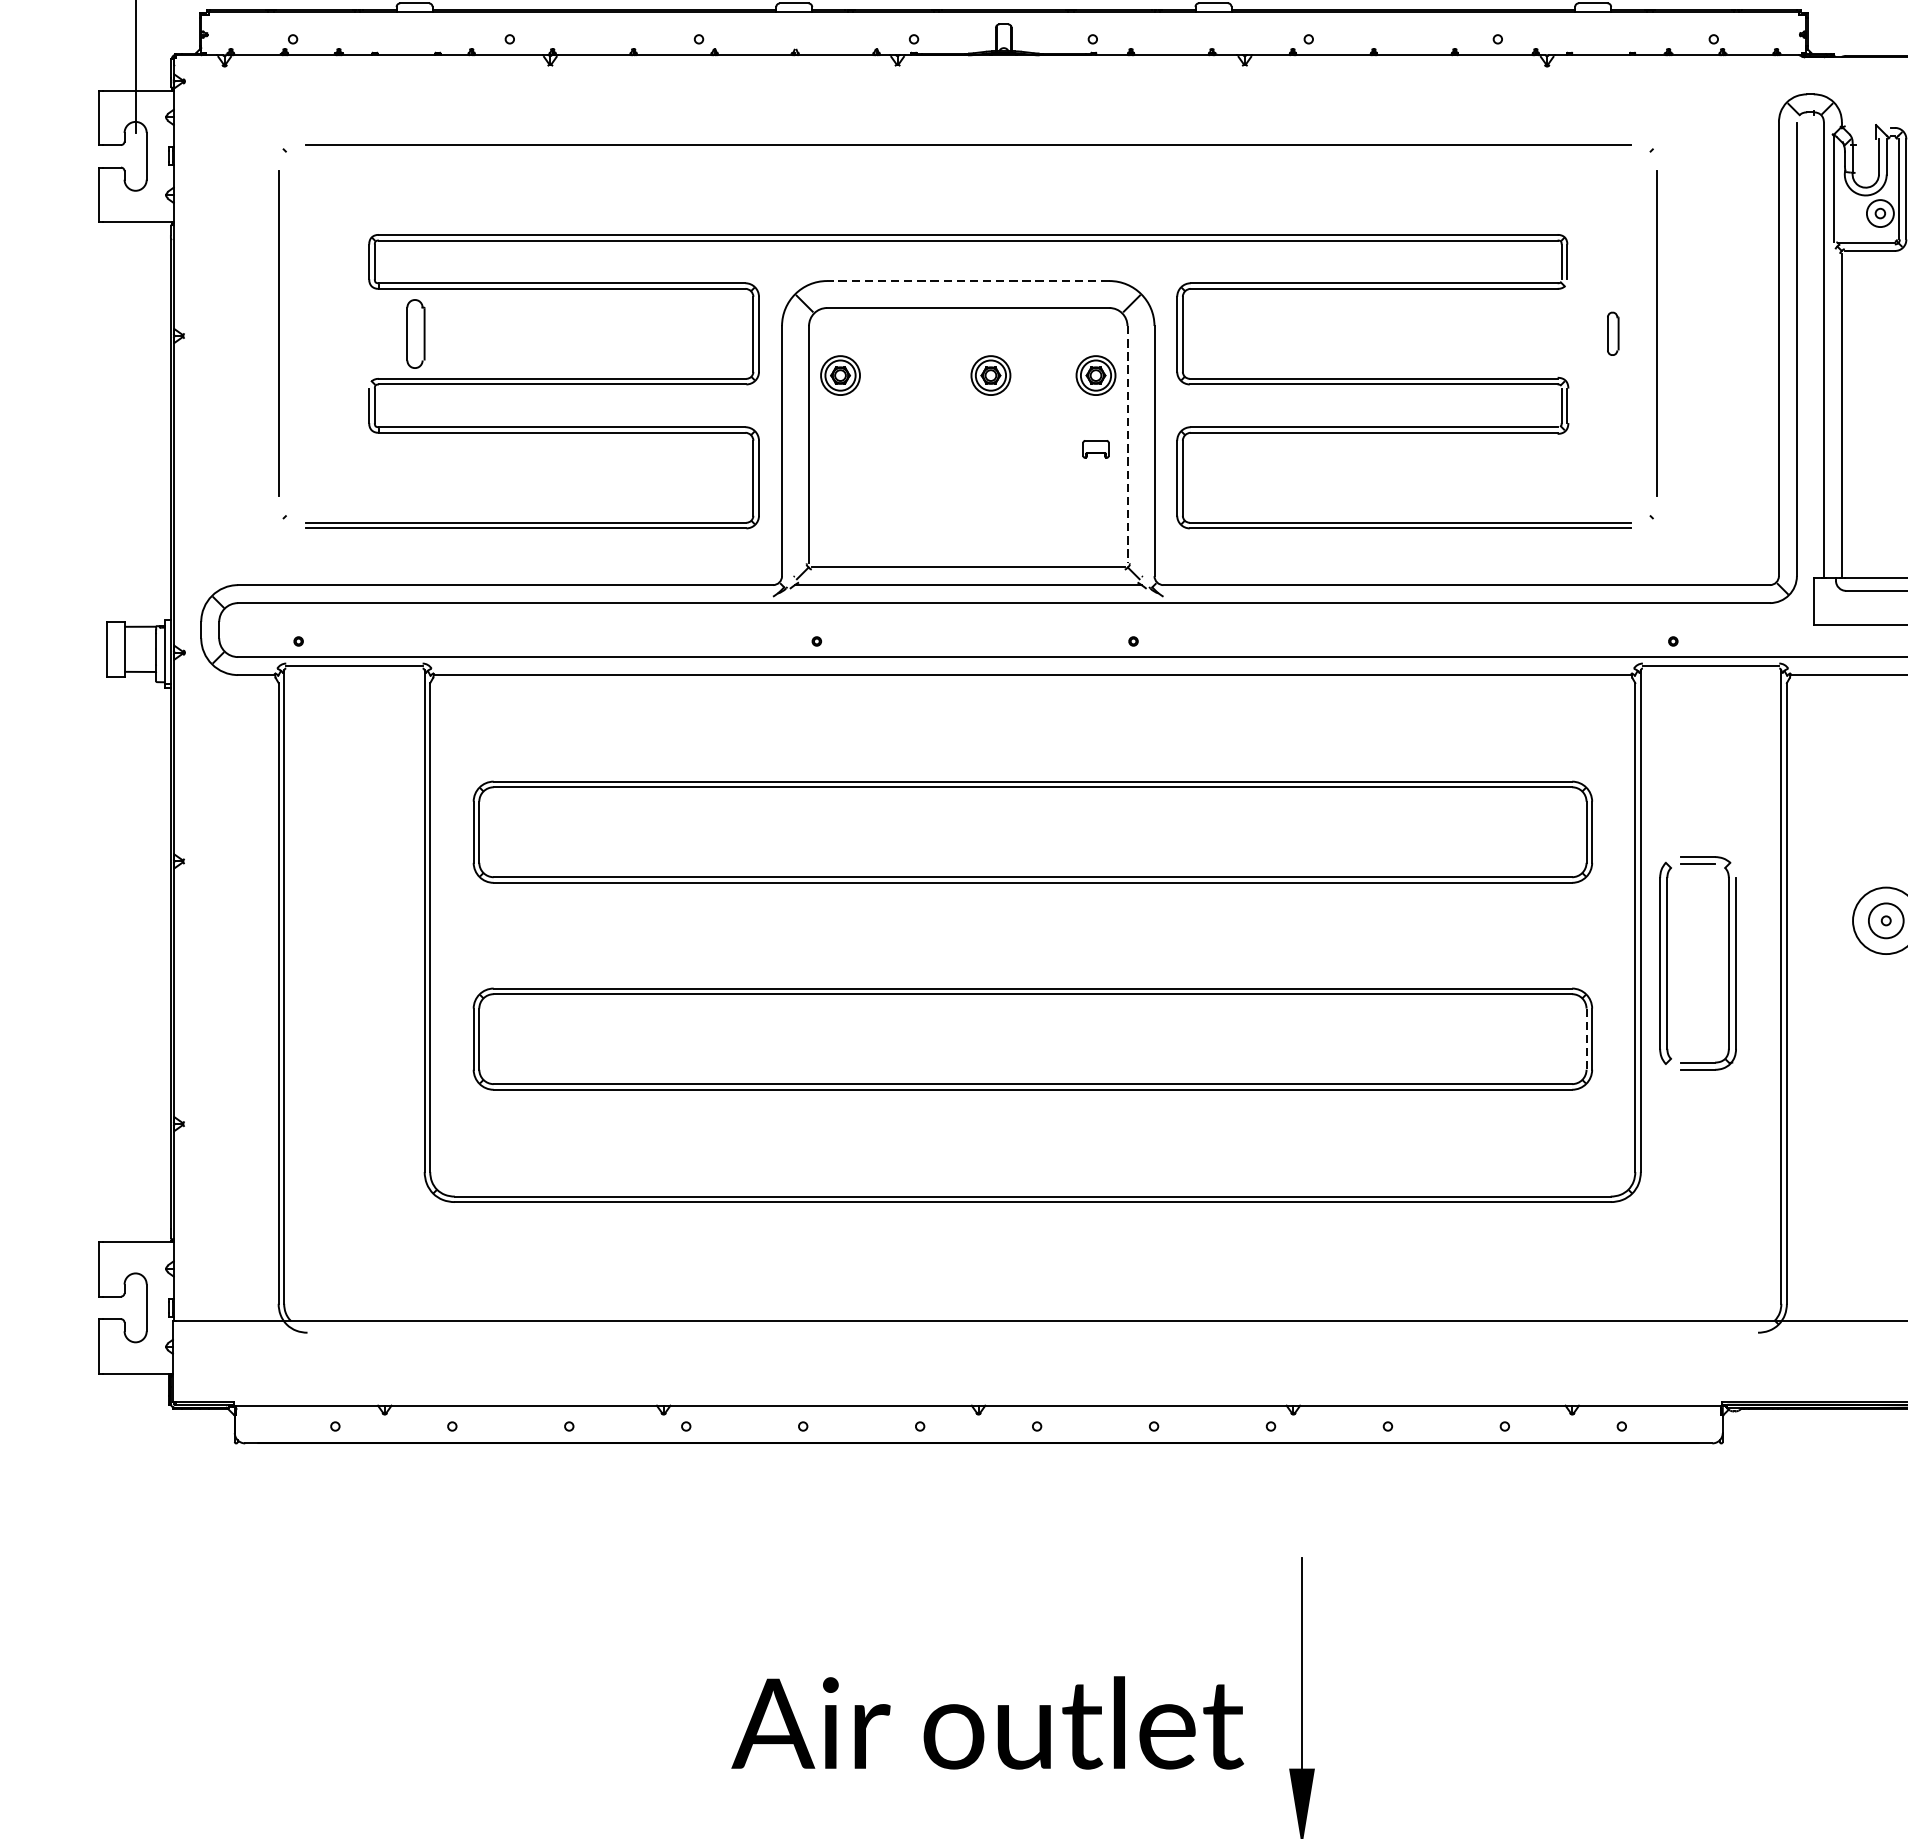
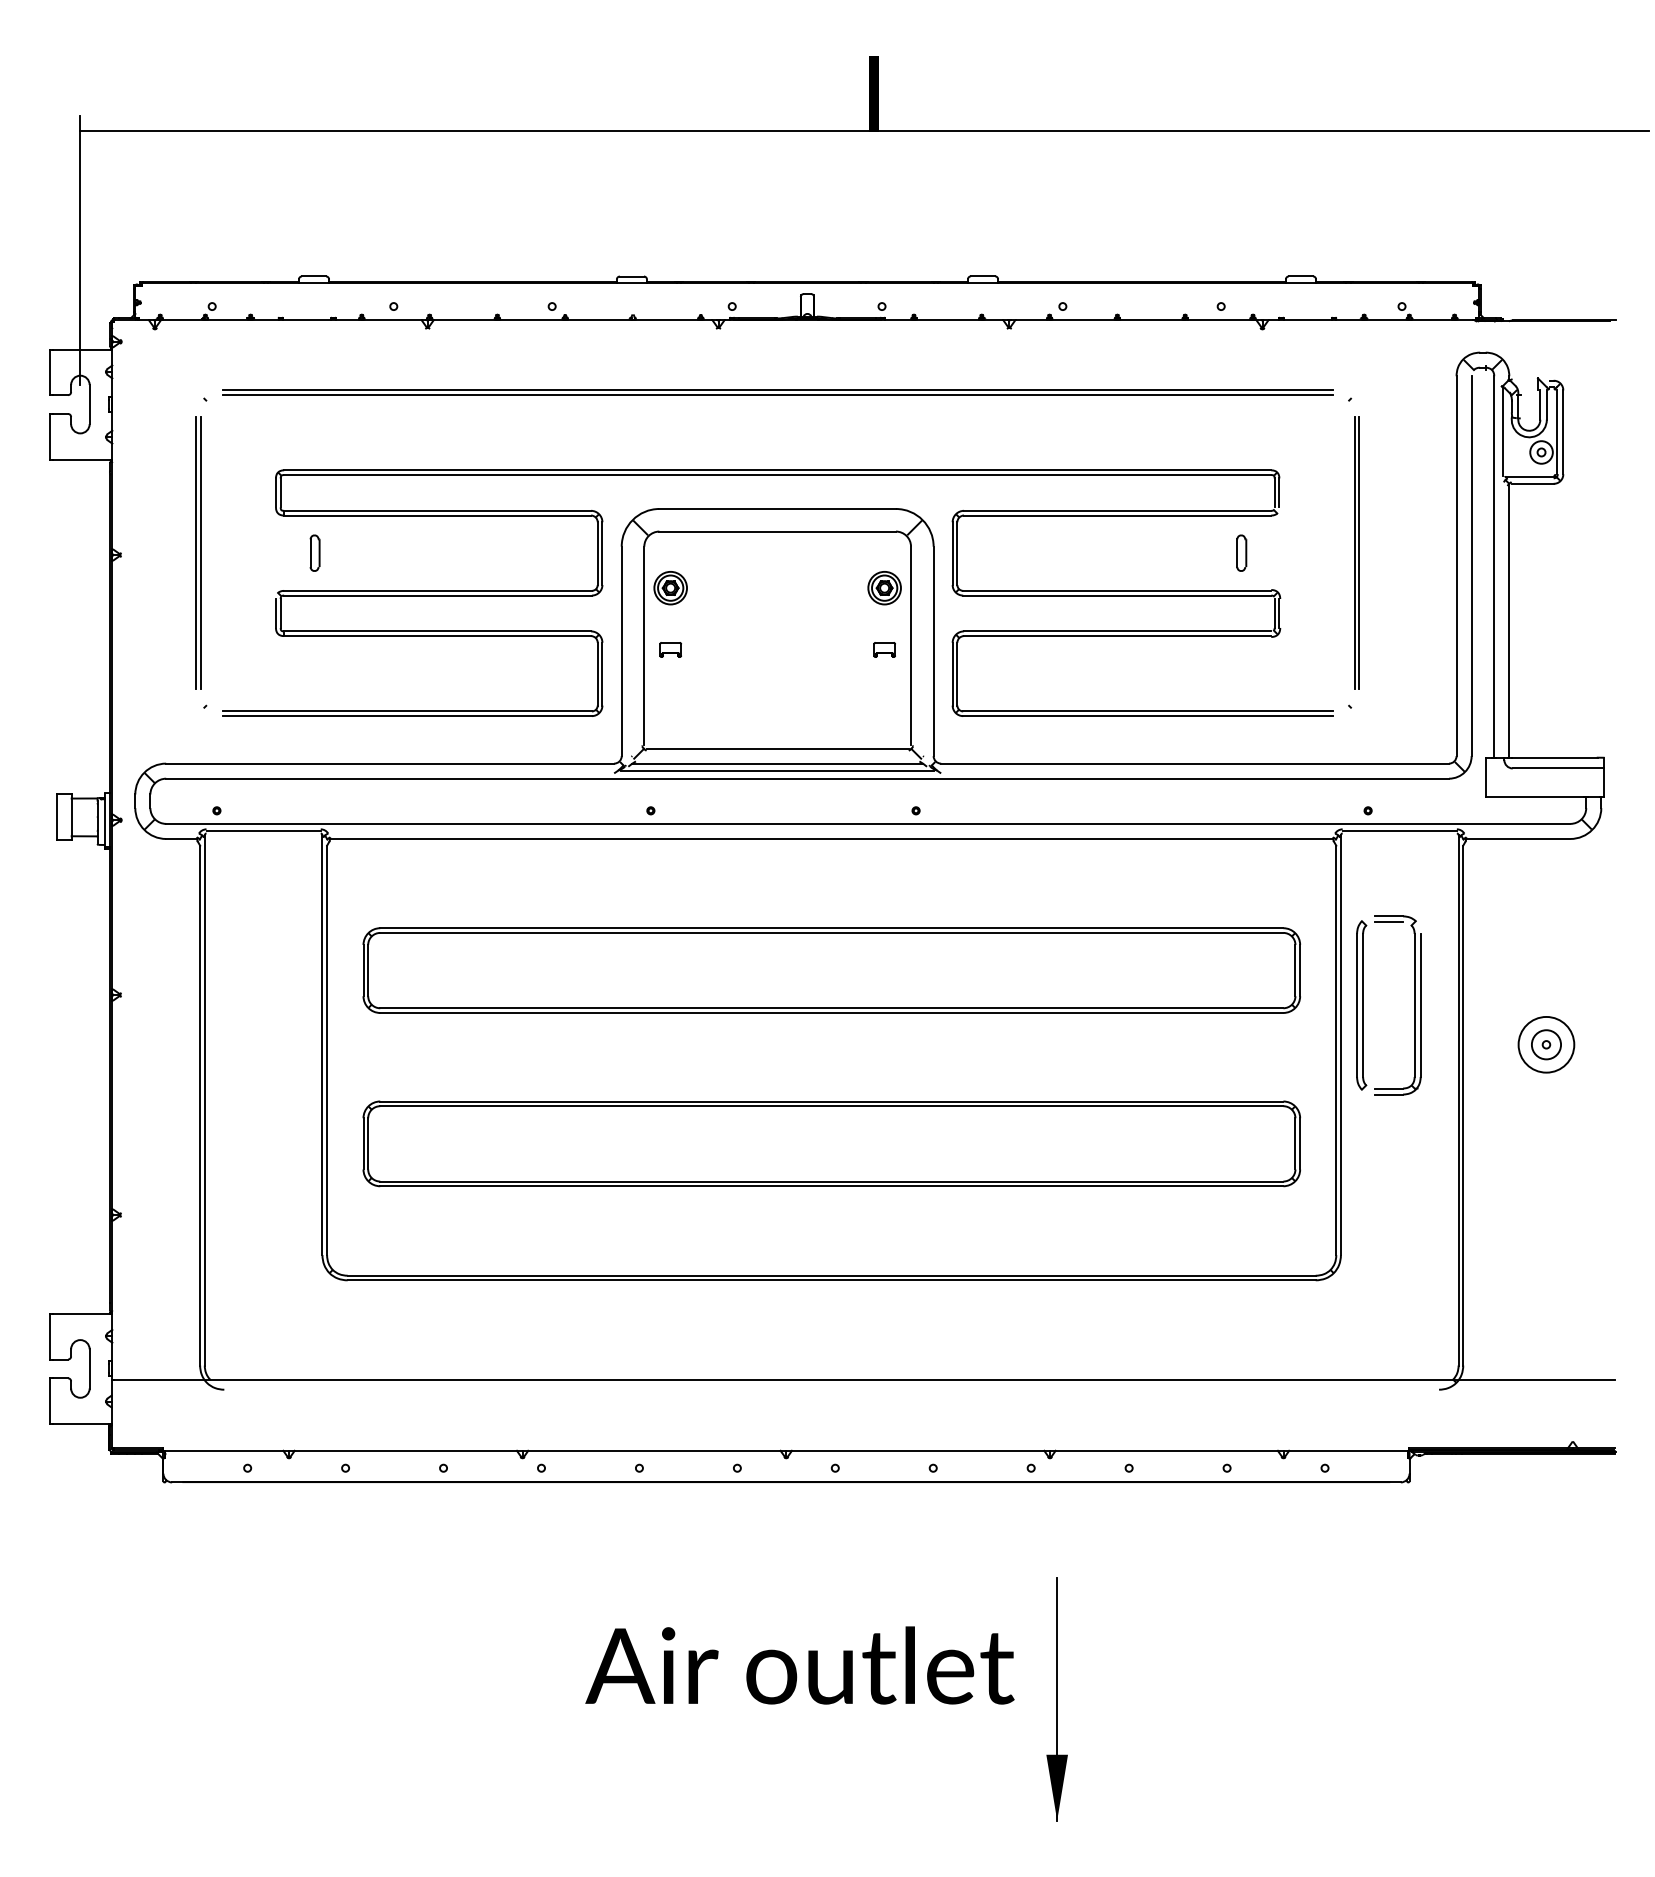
line: (968, 139) -> (777, 390), added
line: (968, 280) -> (777, 508), dashed -> solid
part: (415, 333) -> (314, 552), size x0.62
part: (1612, 333) -> (1241, 552), moved
line: (273, 334) -> (195, 553), added
line: (1663, 334) -> (1359, 553), added
part: (990, 375) -> (796, 588), removed
line: (1128, 445) -> (911, 646), dashed -> solid
part: (840, 448) -> (670, 649), added
line: (968, 594) -> (777, 771), added
part: (1667, 963) -> (1363, 1005), moved
line: (1586, 1038) -> (1295, 1143), dashed -> solid
text: (987, 1722) -> (799, 1665), moved

